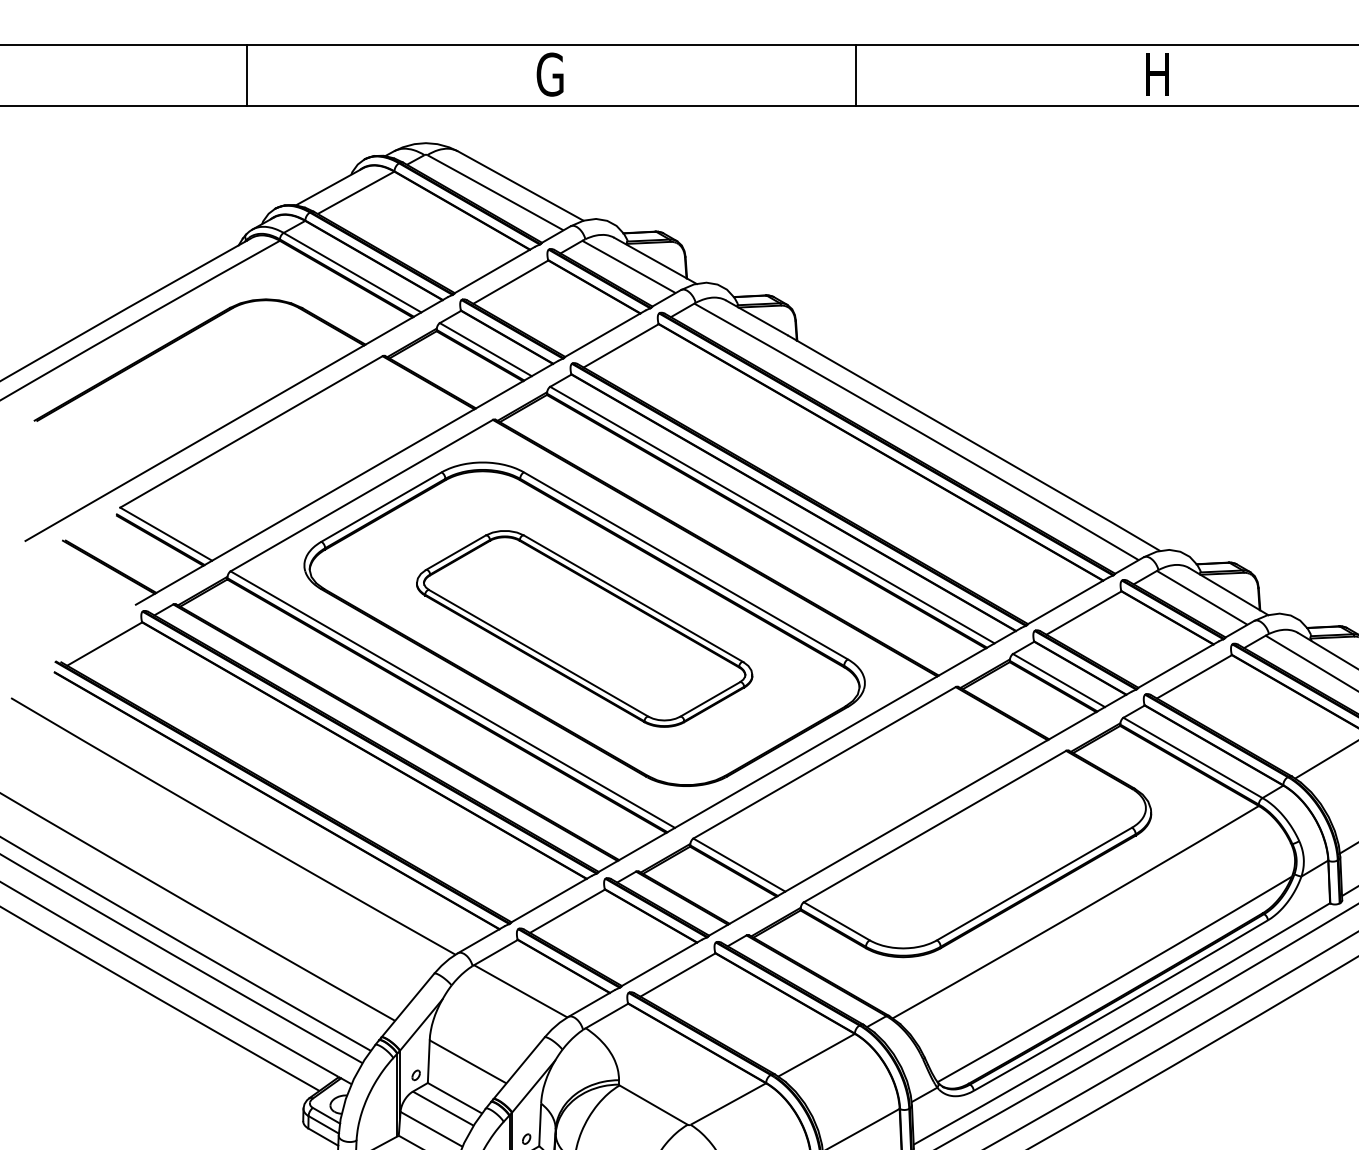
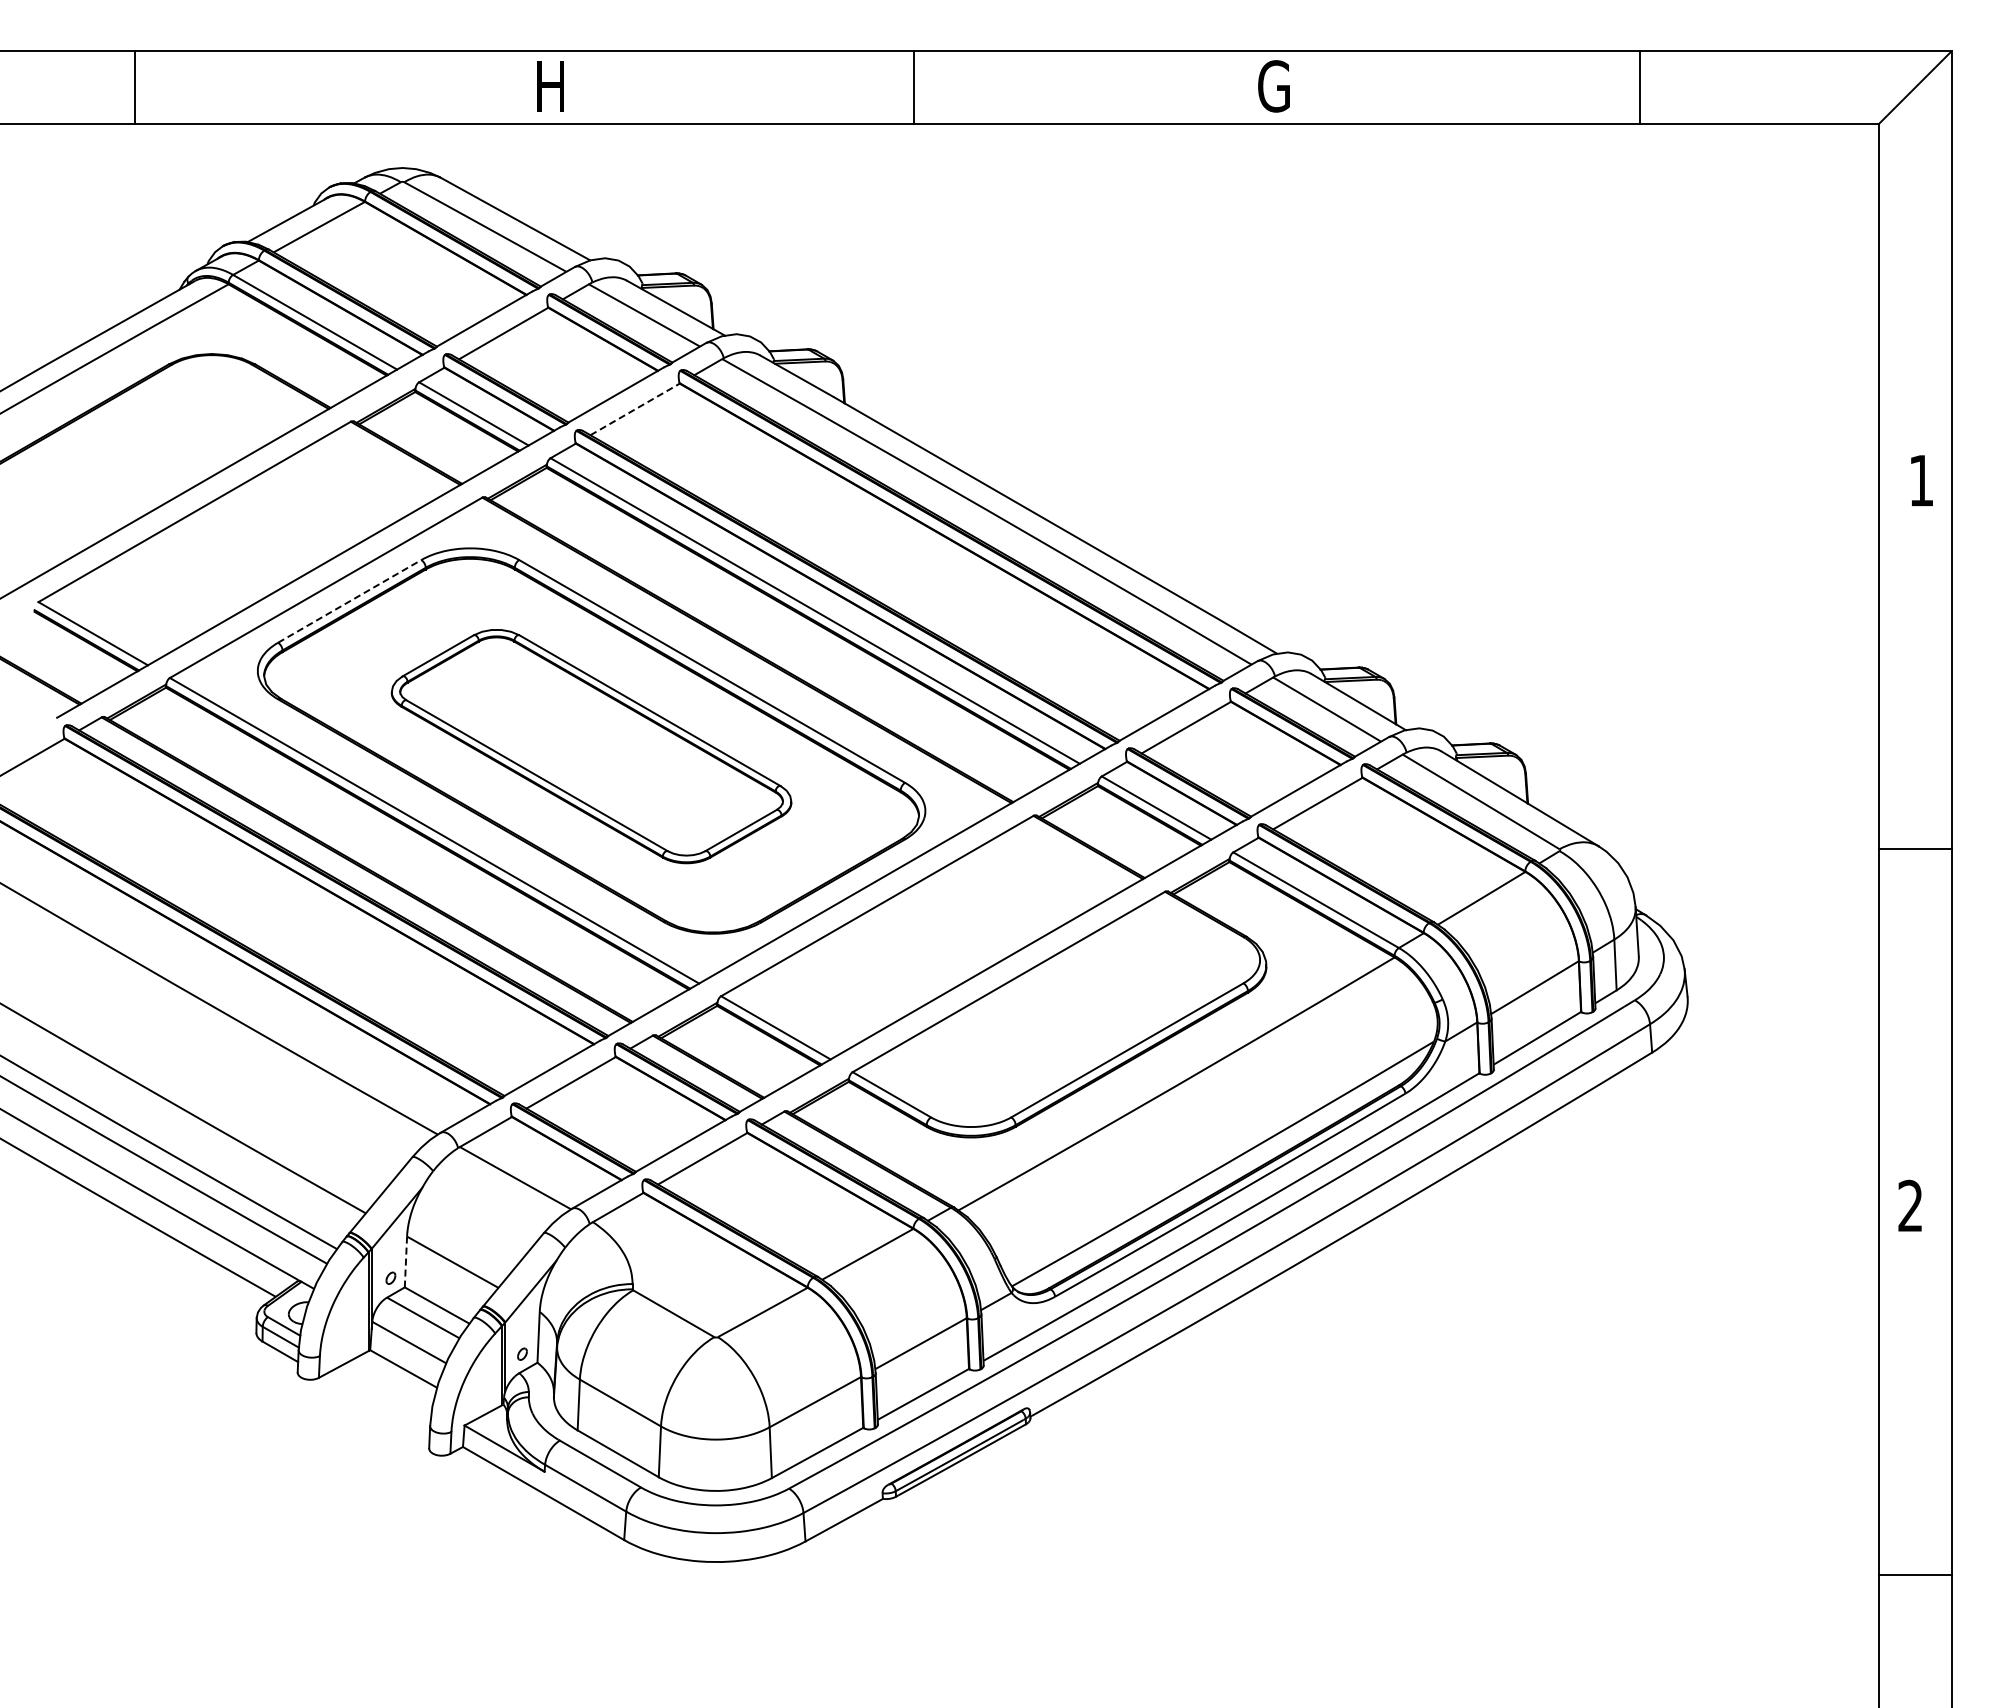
text: (550, 74) -> (550, 86), G -> H
text: (1157, 74) -> (1273, 86), H -> G
line: (247, 75) -> (135, 87), moved
line: (621, 345) -> (635, 409), solid -> dashed
line: (381, 507) -> (349, 601), solid -> dashed
line: (428, 1062) -> (405, 1262), solid -> dashed

